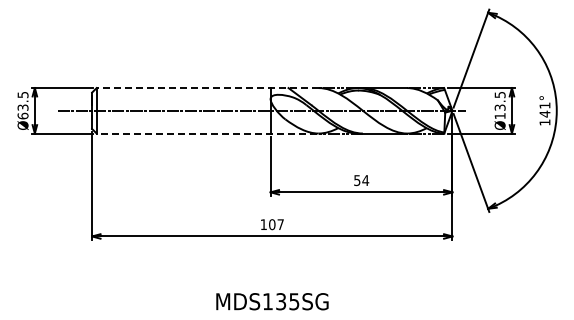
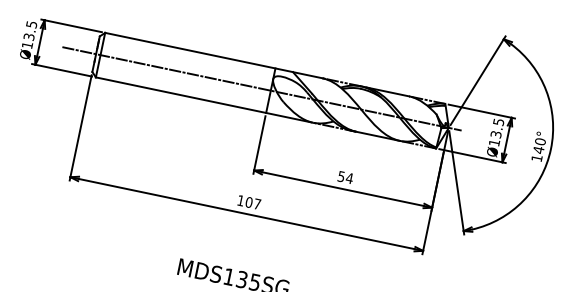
line: (207, 88) -> (213, 55), dashed -> solid
text: (544, 105) -> (540, 141), 141° -> 140°
text: (22, 115) -> (26, 44), Ø63.5 -> Ø13.5
line: (206, 133) -> (203, 99), dashed -> solid

